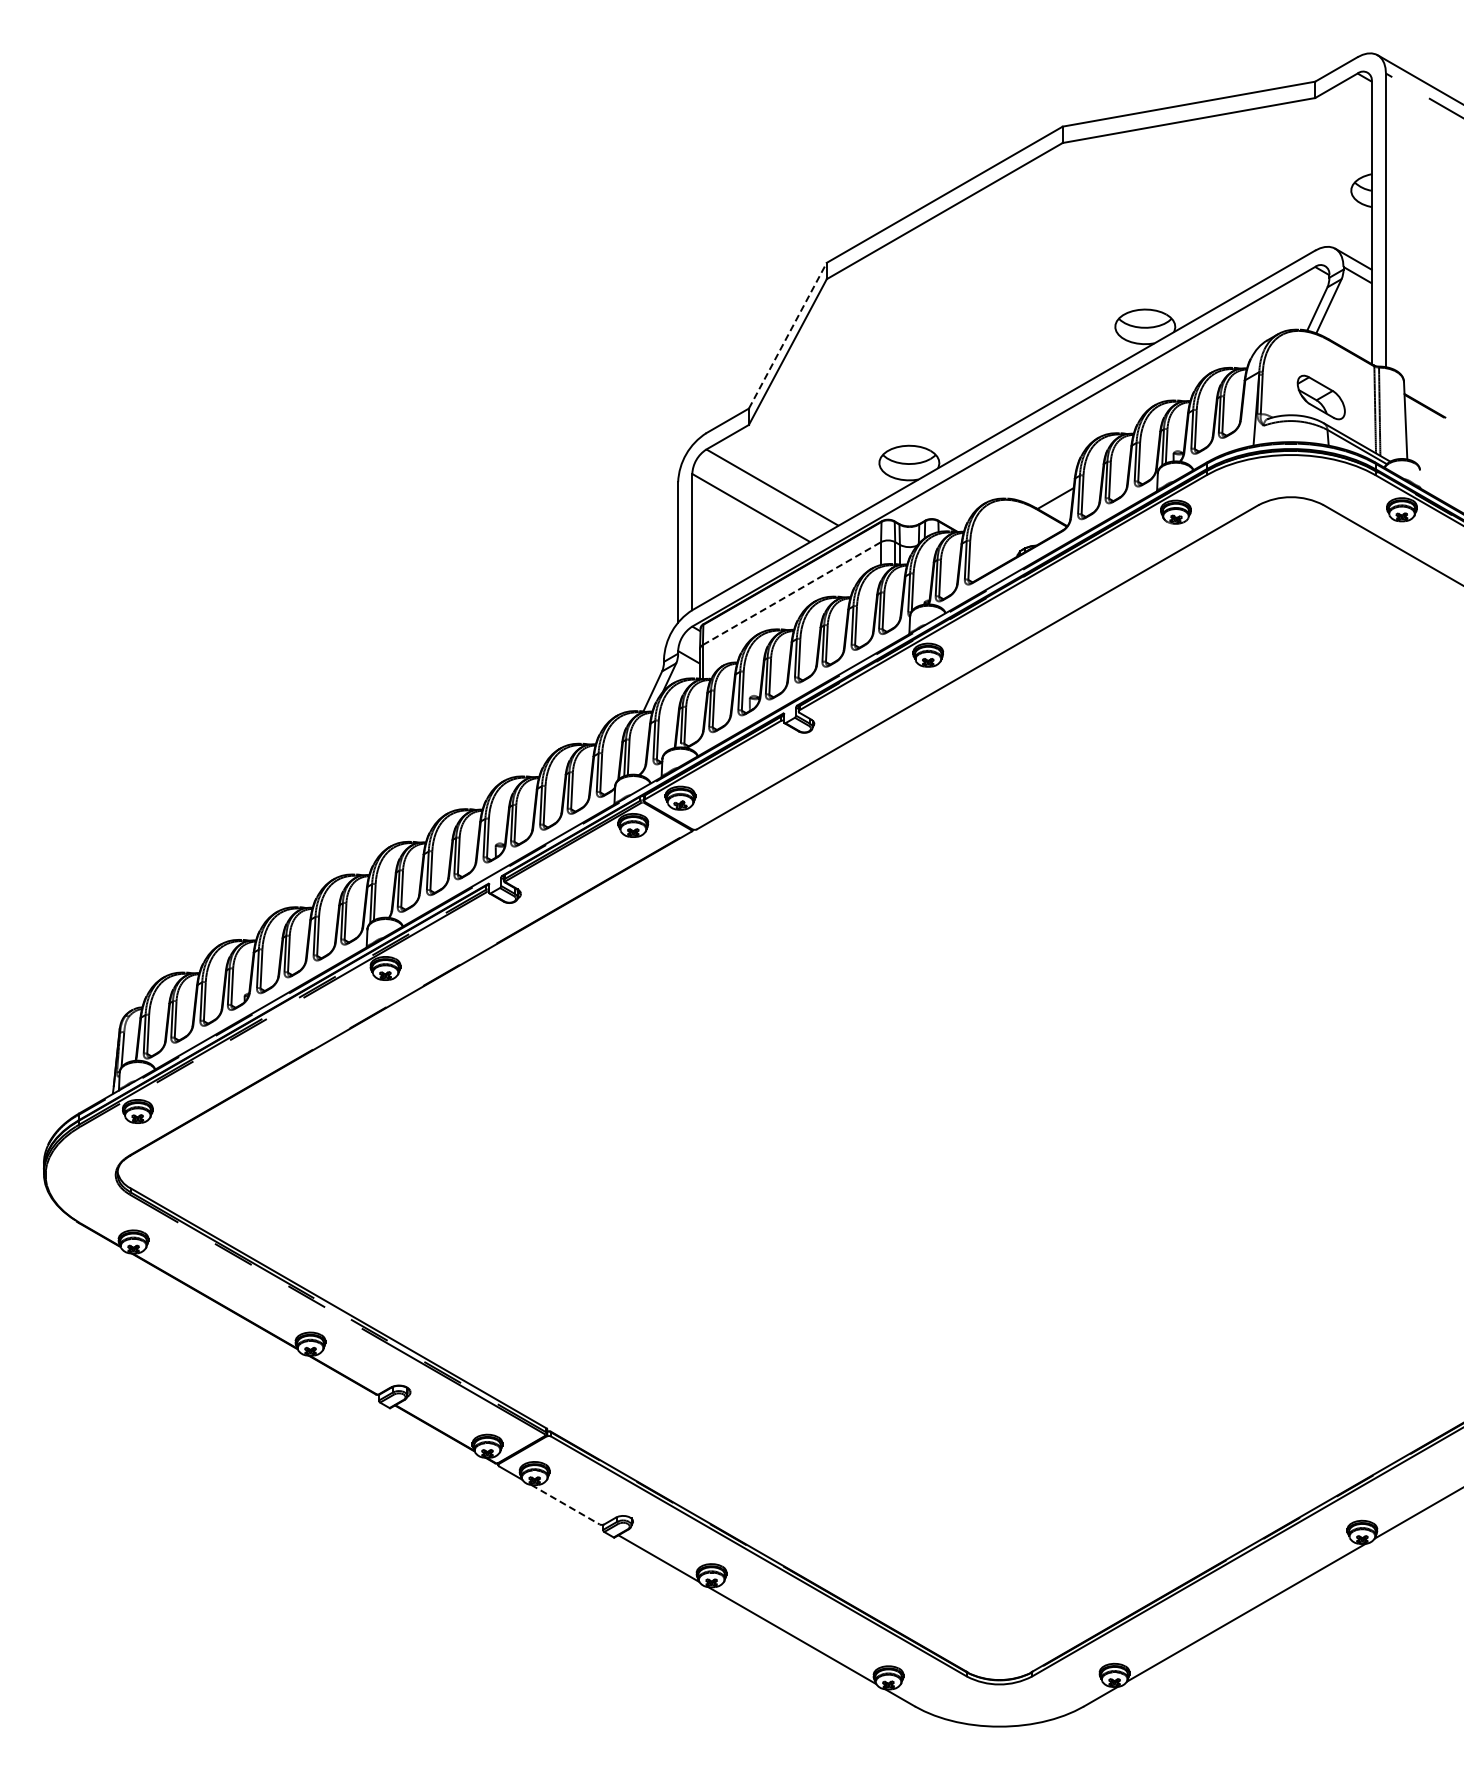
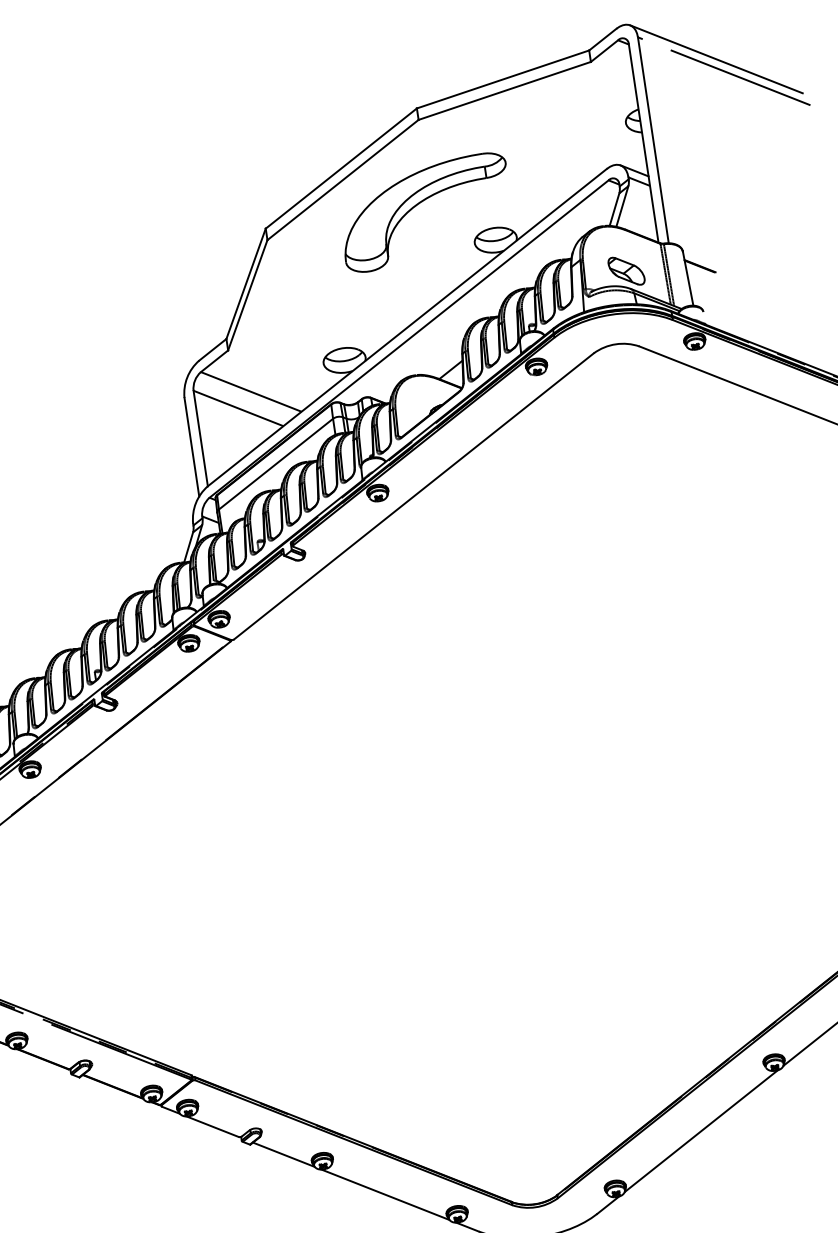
part: (1046, 260) -> (419, 203), added
line: (787, 335) -> (245, 283), dashed -> solid
line: (791, 593) -> (275, 464), dashed -> solid
line: (565, 1504) -> (212, 1126), dashed -> solid

